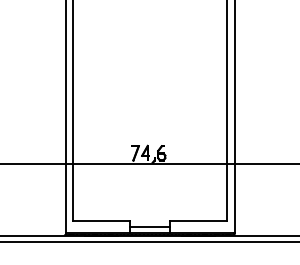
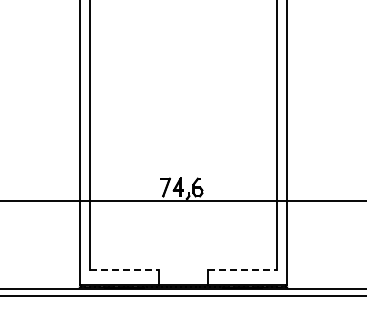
line: (101, 220) -> (124, 269), solid -> dashed
line: (198, 220) -> (242, 269), solid -> dashed
line: (150, 227) -> (183, 277), removed

